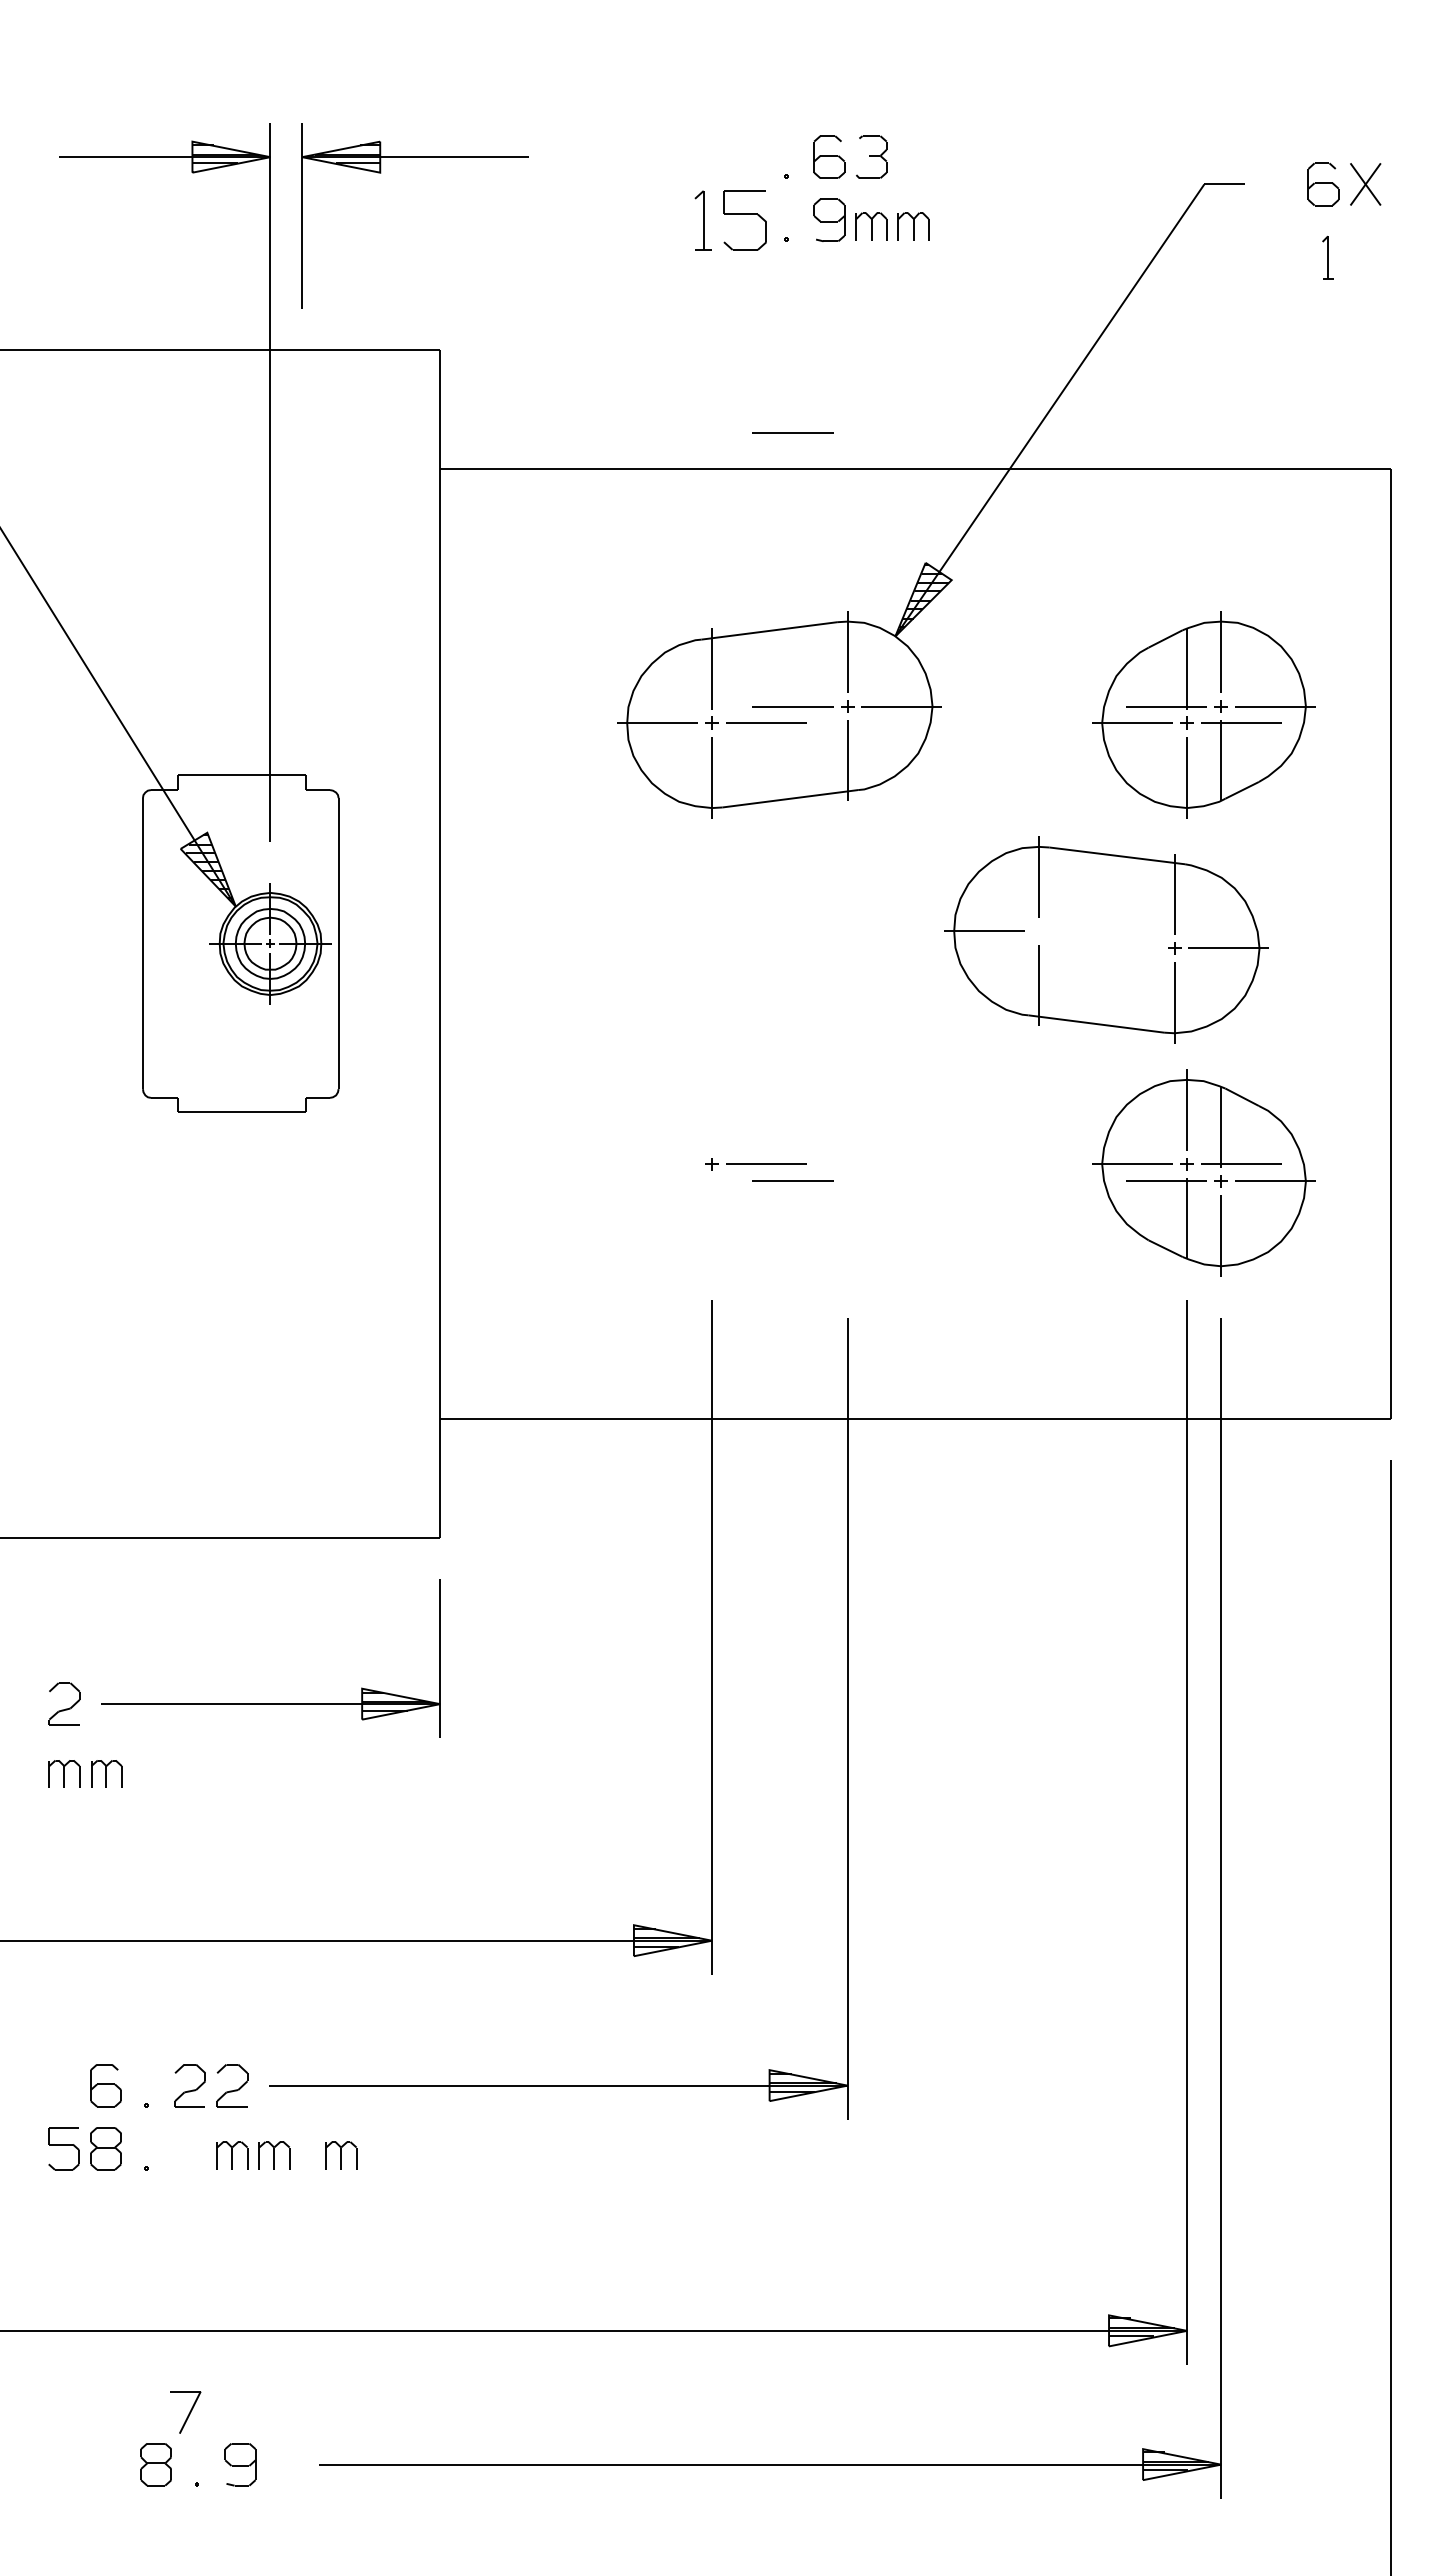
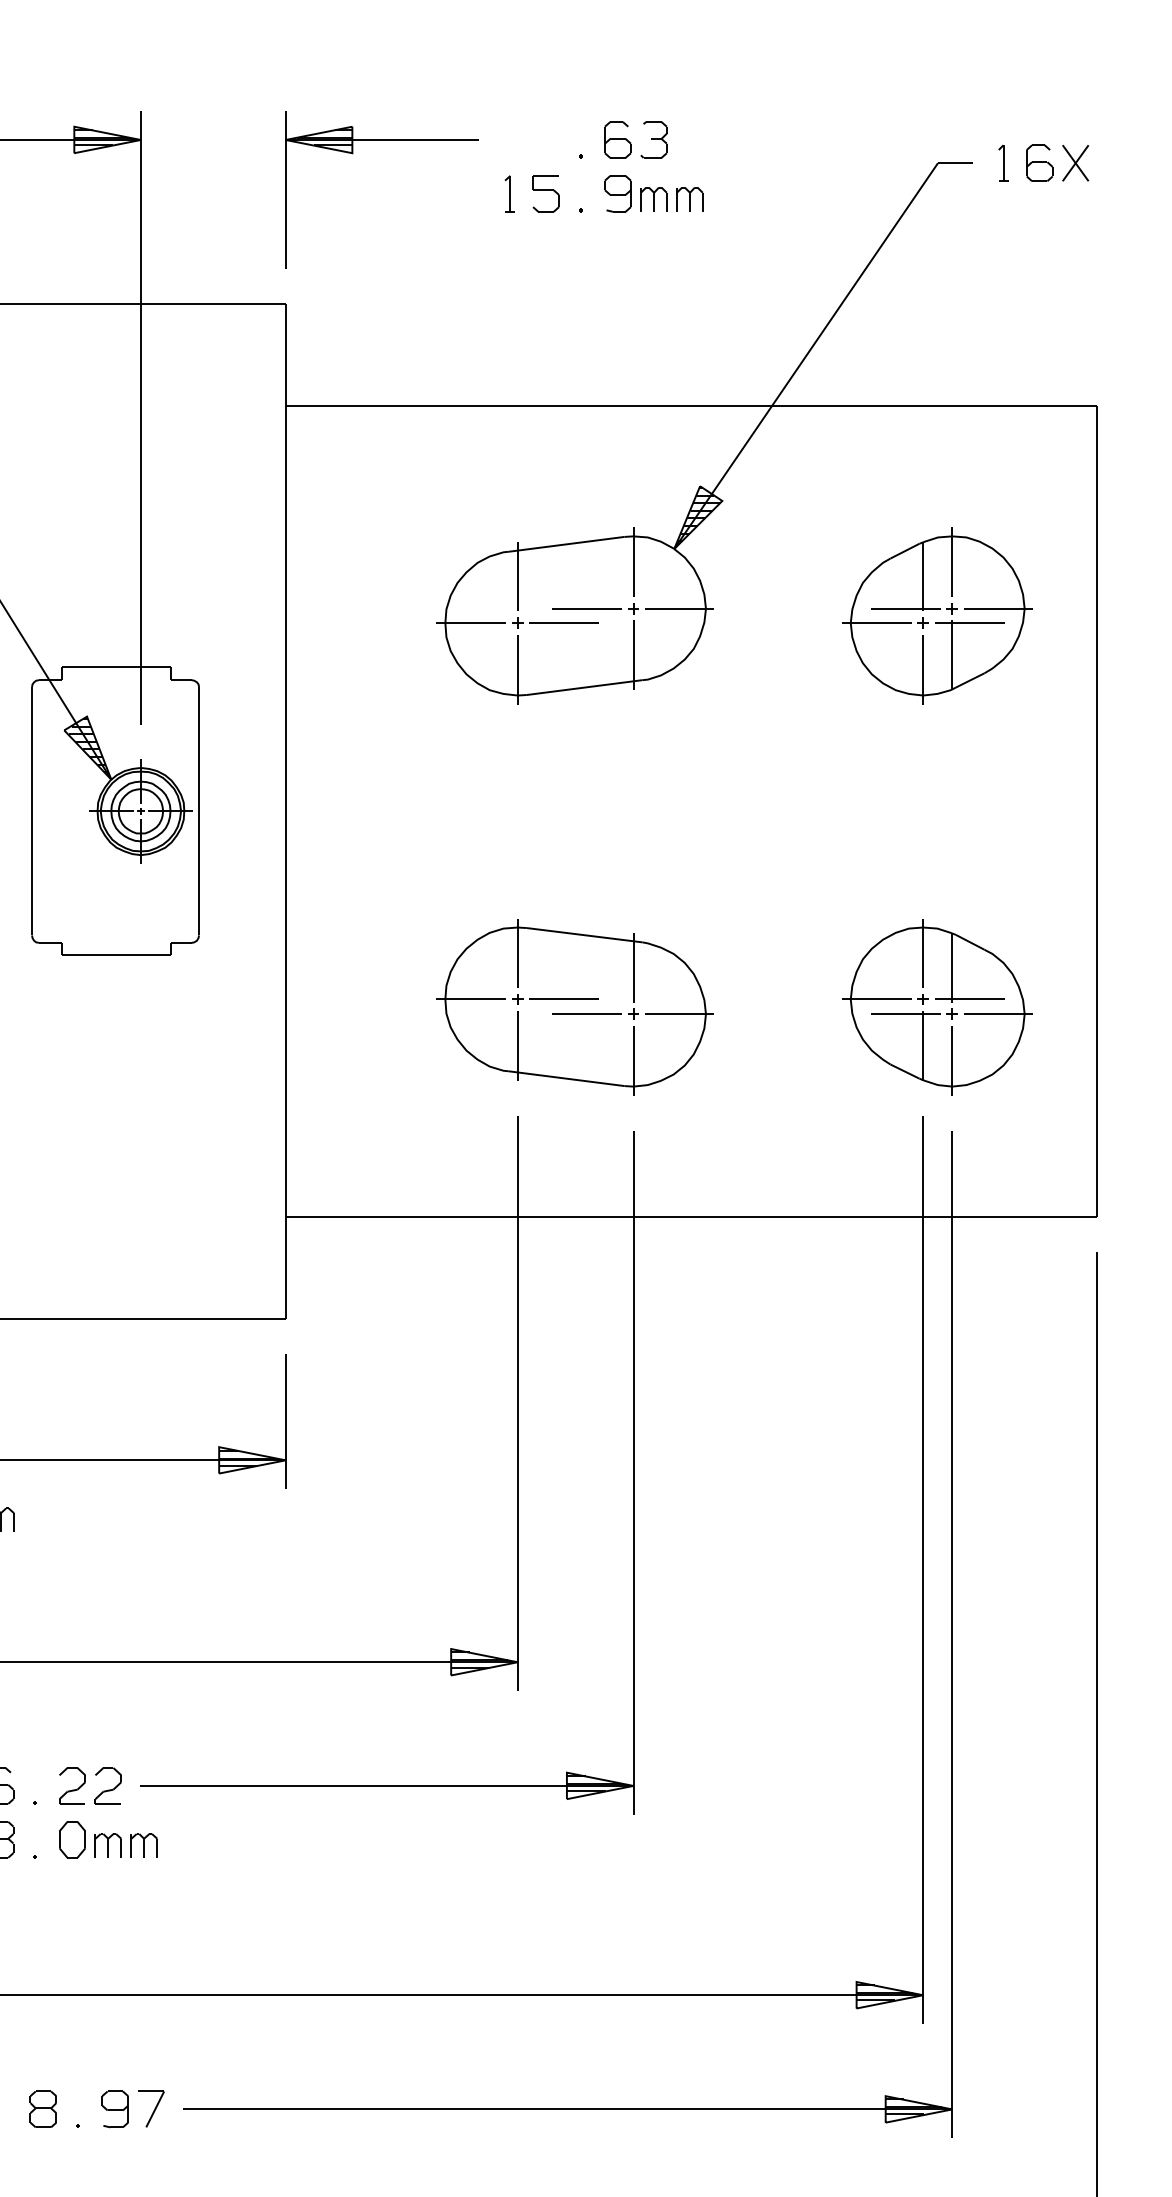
part: (381, 173) -> (353, 153), moved
part: (702, 219) -> (509, 193), size x0.71
part: (744, 219) -> (545, 193), size x0.71
part: (1327, 257) -> (1002, 163), moved
line: (792, 432) -> (586, 374), removed
part: (1106, 939) -> (575, 1006), moved
part: (189, 2148) -> (71, 1839), added
part: (341, 2155) -> (201, 1845), removed
part: (185, 2412) -> (151, 2109), moved

